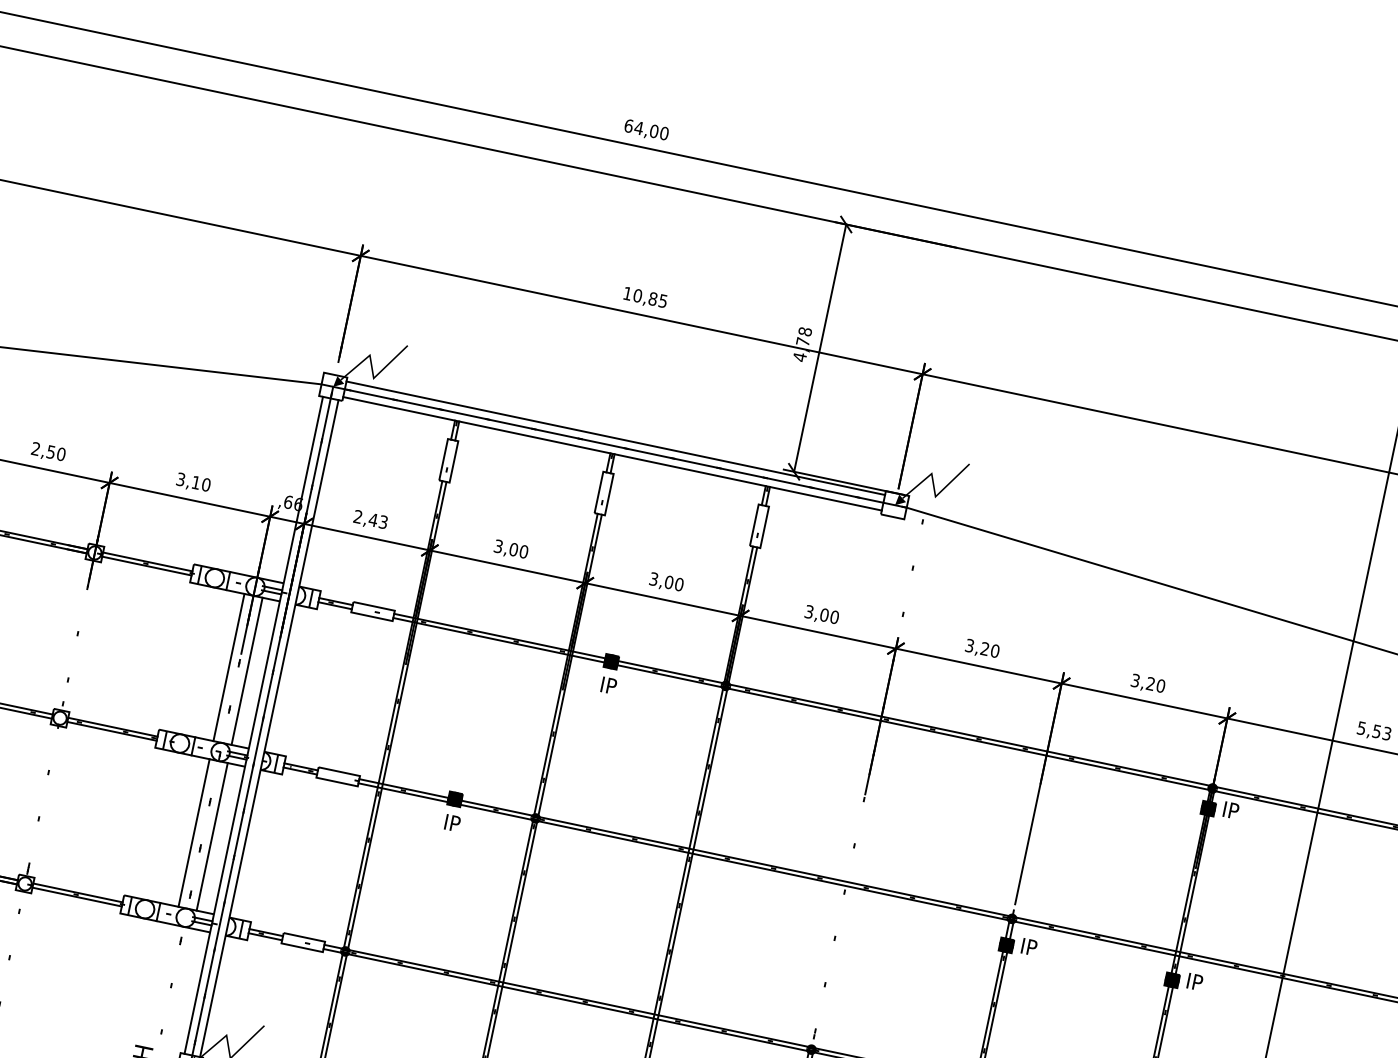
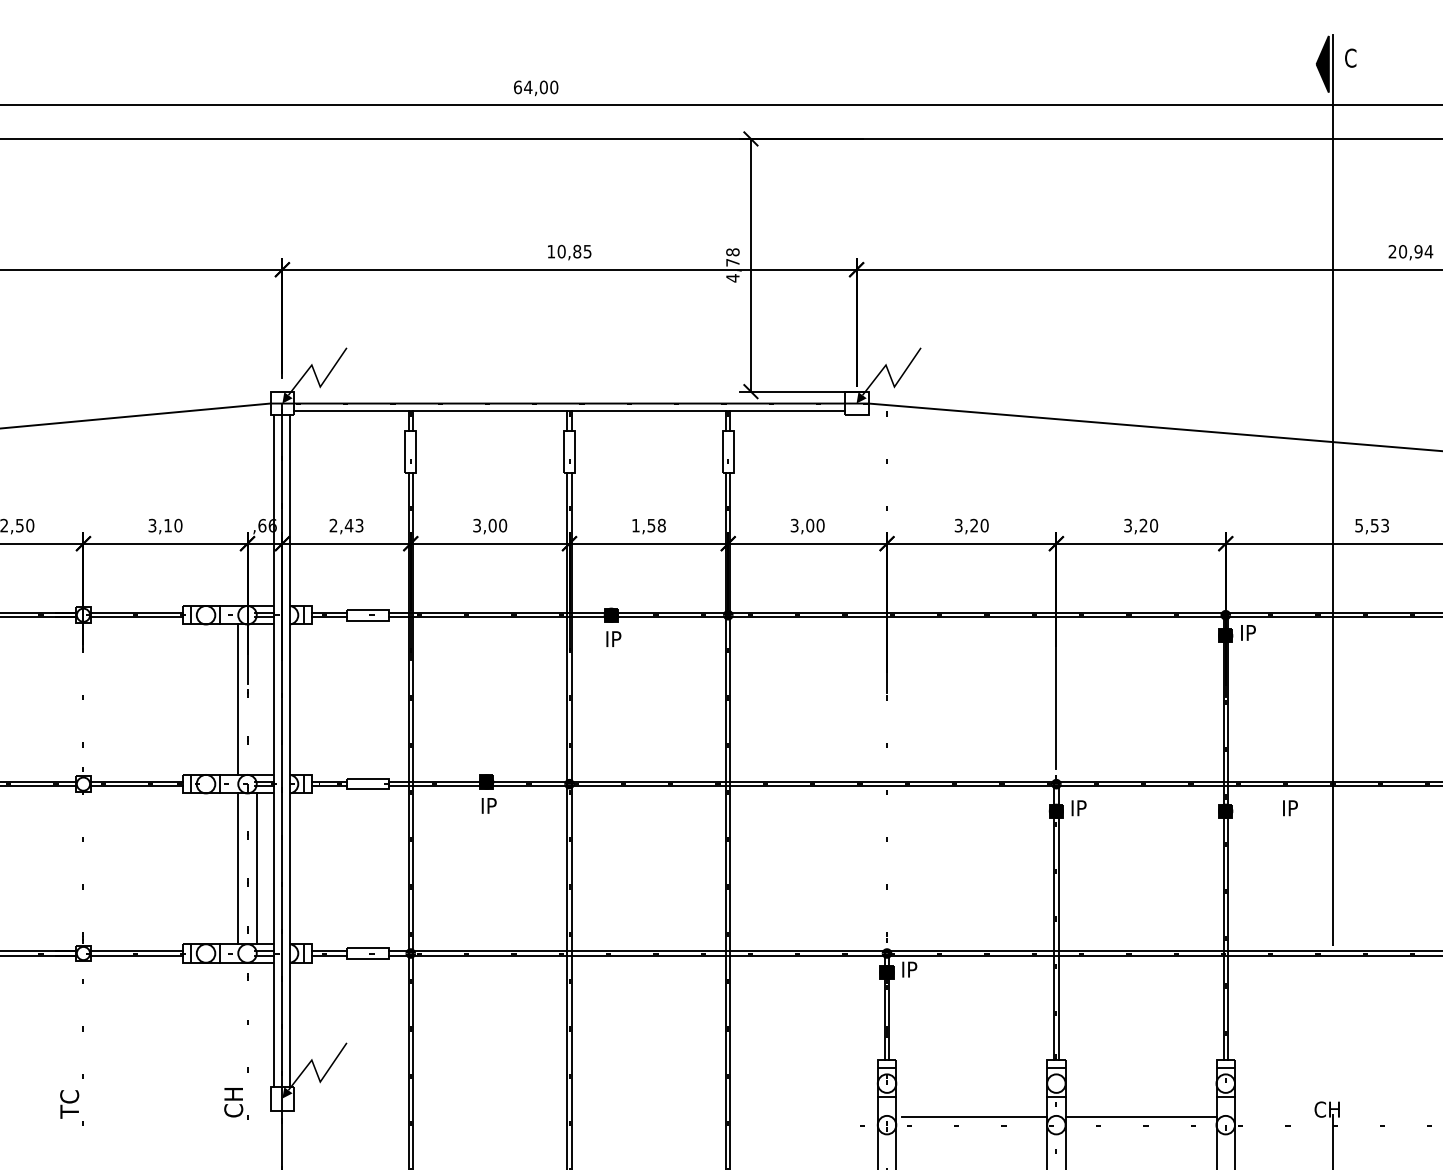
line: (615, 438) -> (569, 395), removed
text: (666, 581) -> (648, 525), 3,00 -> 1,58
line: (246, 671) -> (256, 699), removed
text: (1195, 982) -> (1290, 808), moved

